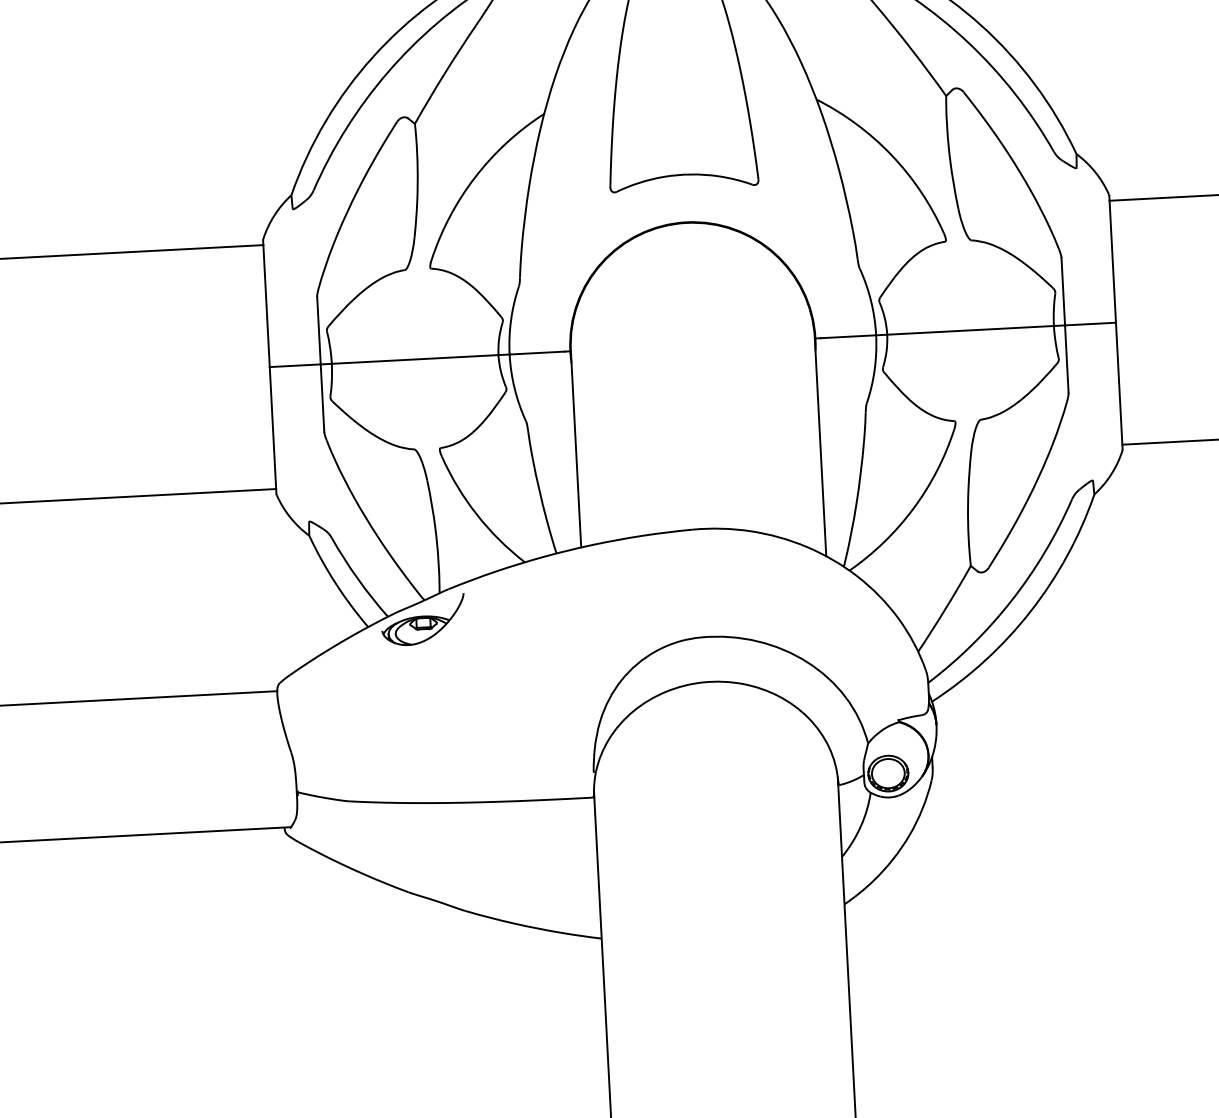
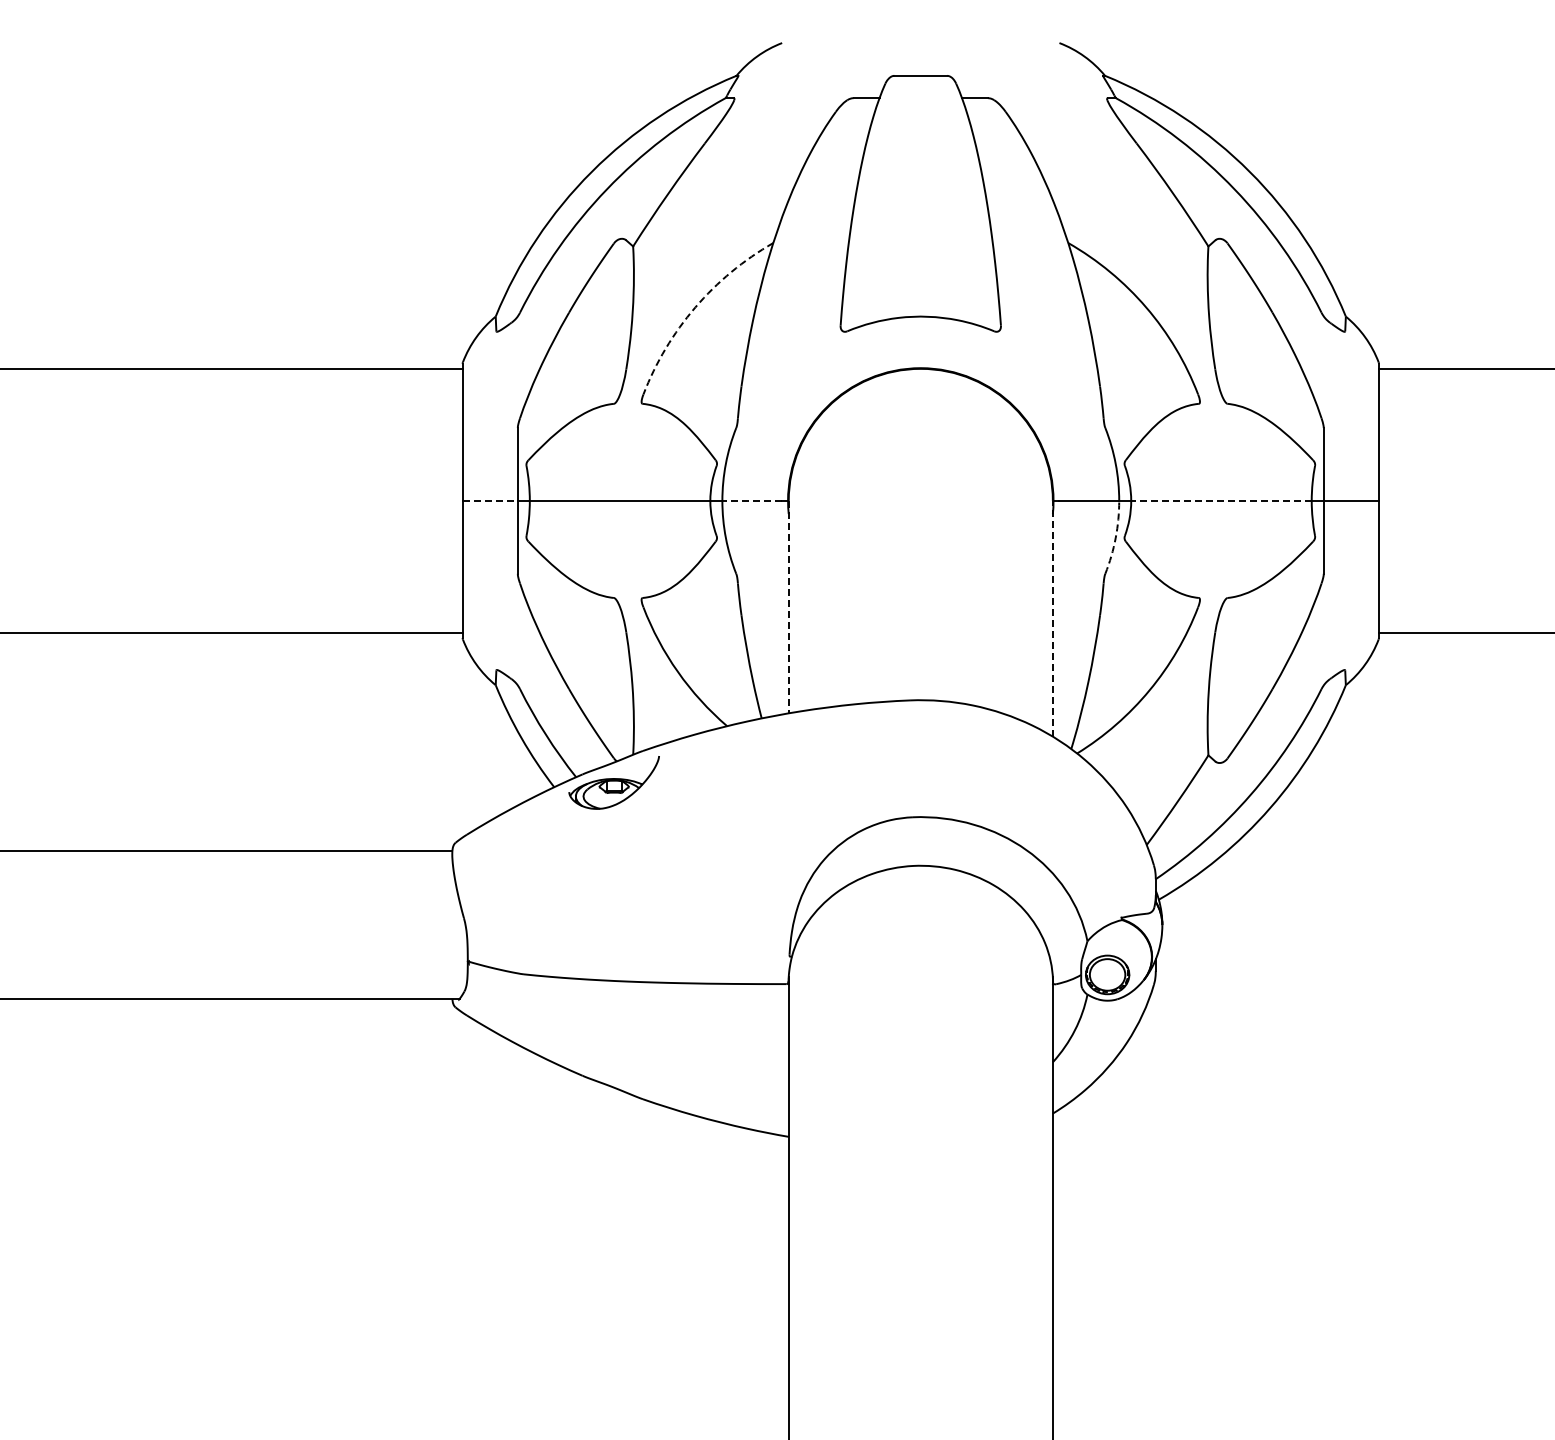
arc: (475, 177) -> (695, 307), solid -> dashed
line: (969, 330) -> (1220, 500), solid -> dashed
line: (537, 352) -> (752, 500), solid -> dashed
line: (295, 365) -> (490, 500), solid -> dashed
arc: (874, 370) -> (1115, 538), solid -> dashed
line: (820, 447) -> (1052, 618), solid -> dashed
line: (575, 449) -> (788, 607), solid -> dashed

